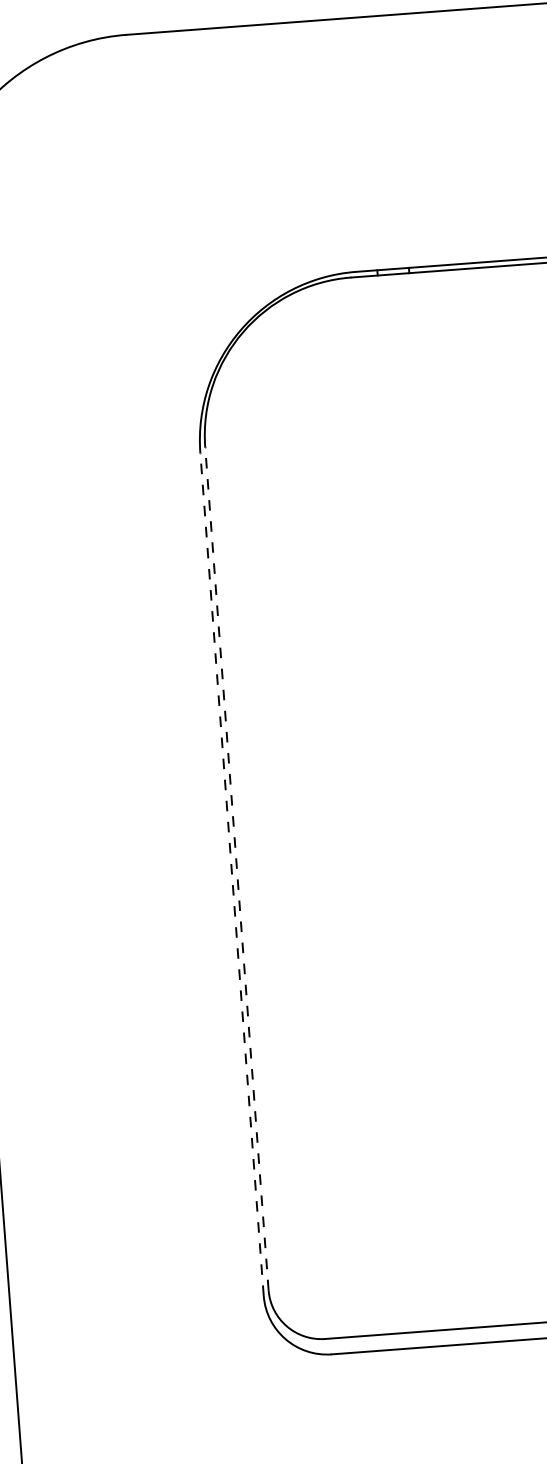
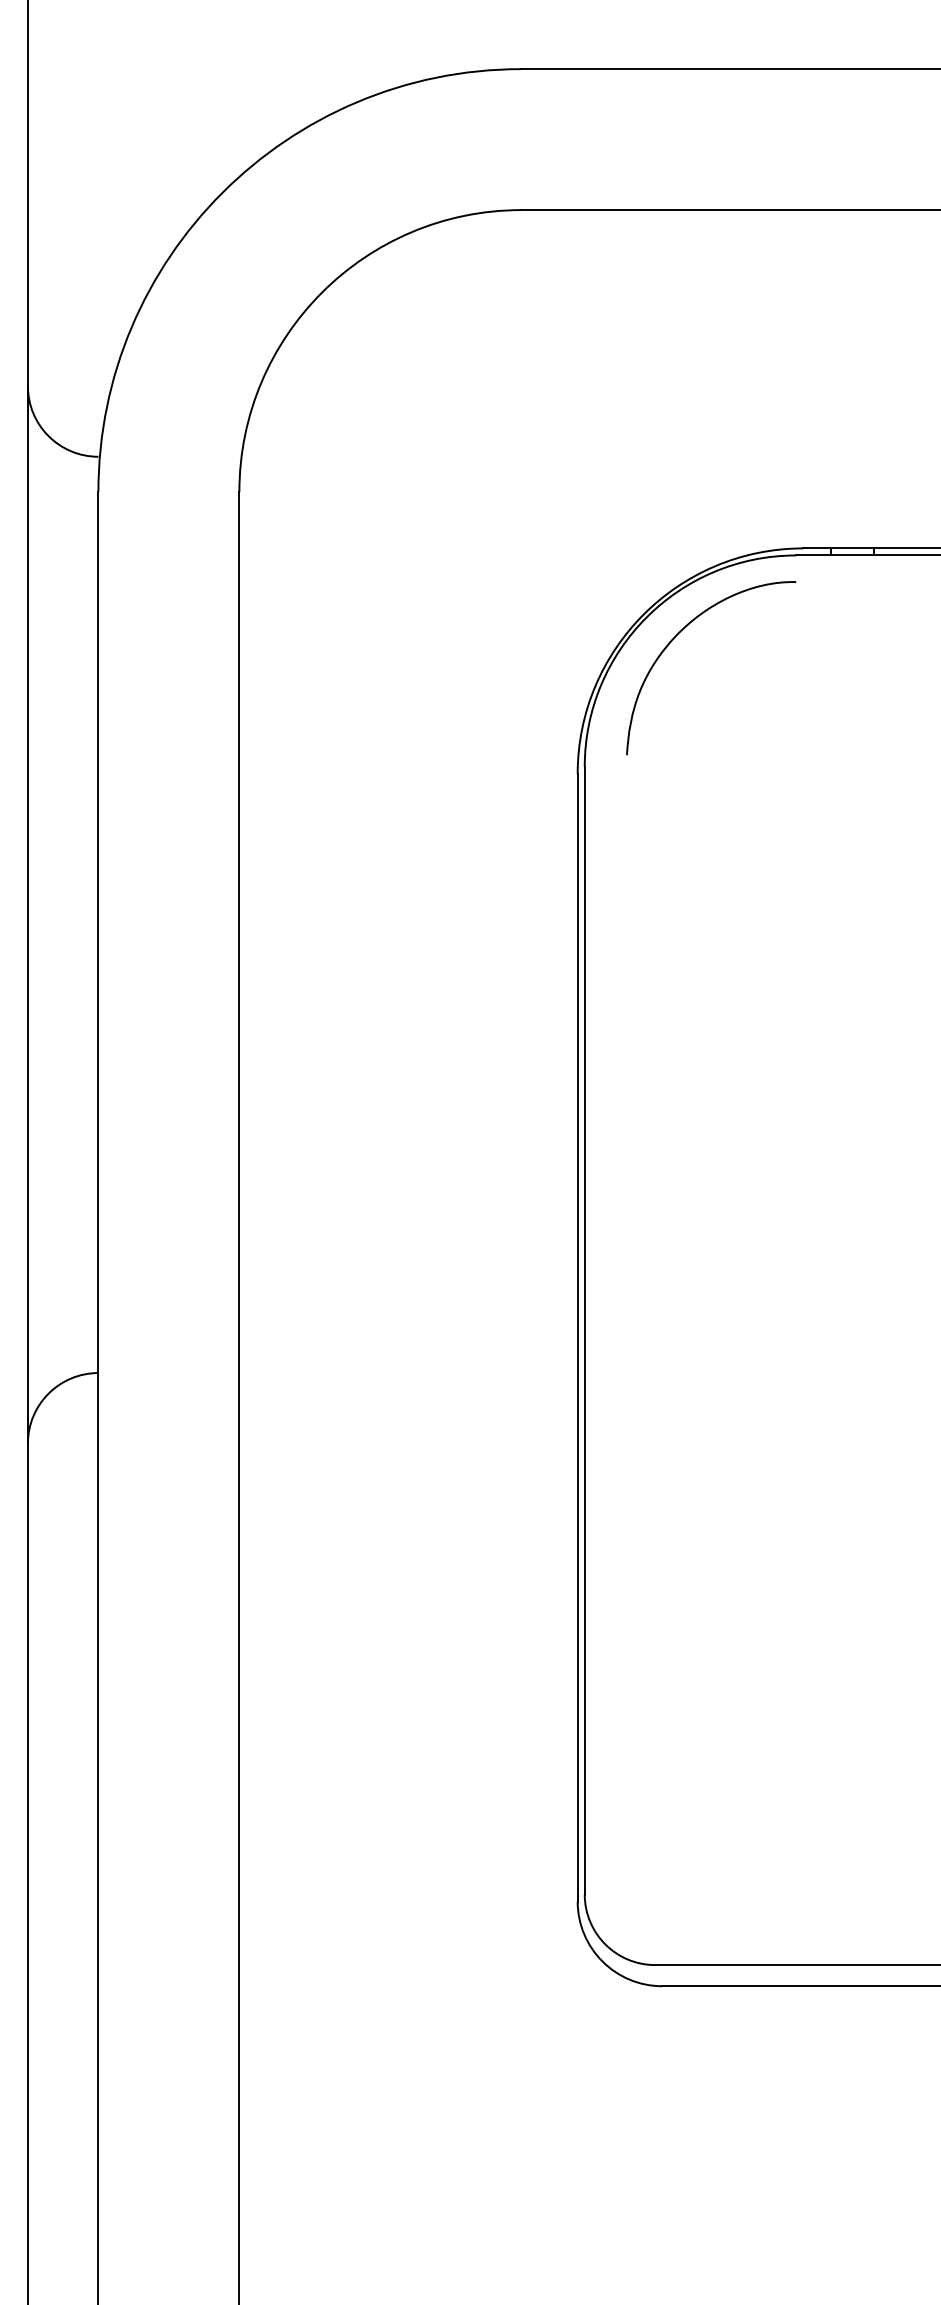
curve: (265, 347) -> (674, 639), added
line: (236, 868) -> (584, 1330), dashed -> solid
line: (231, 874) -> (577, 1337), dashed -> solid

